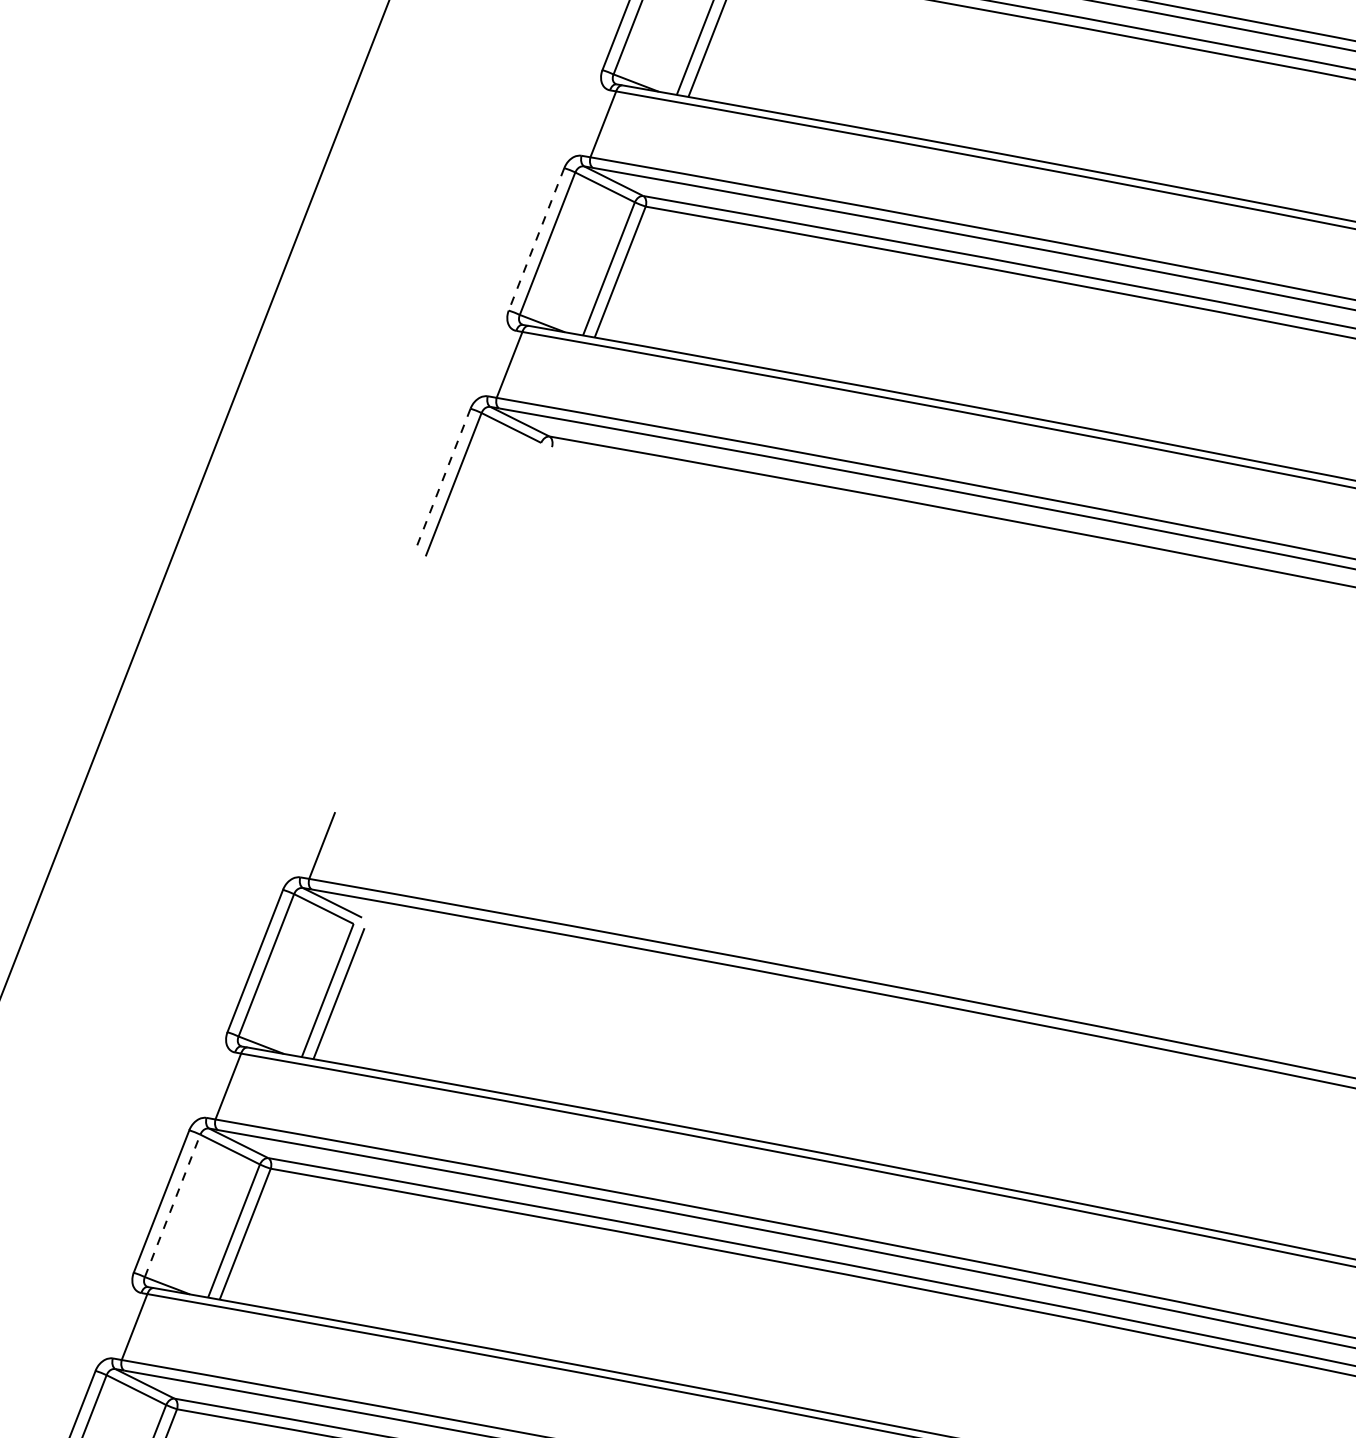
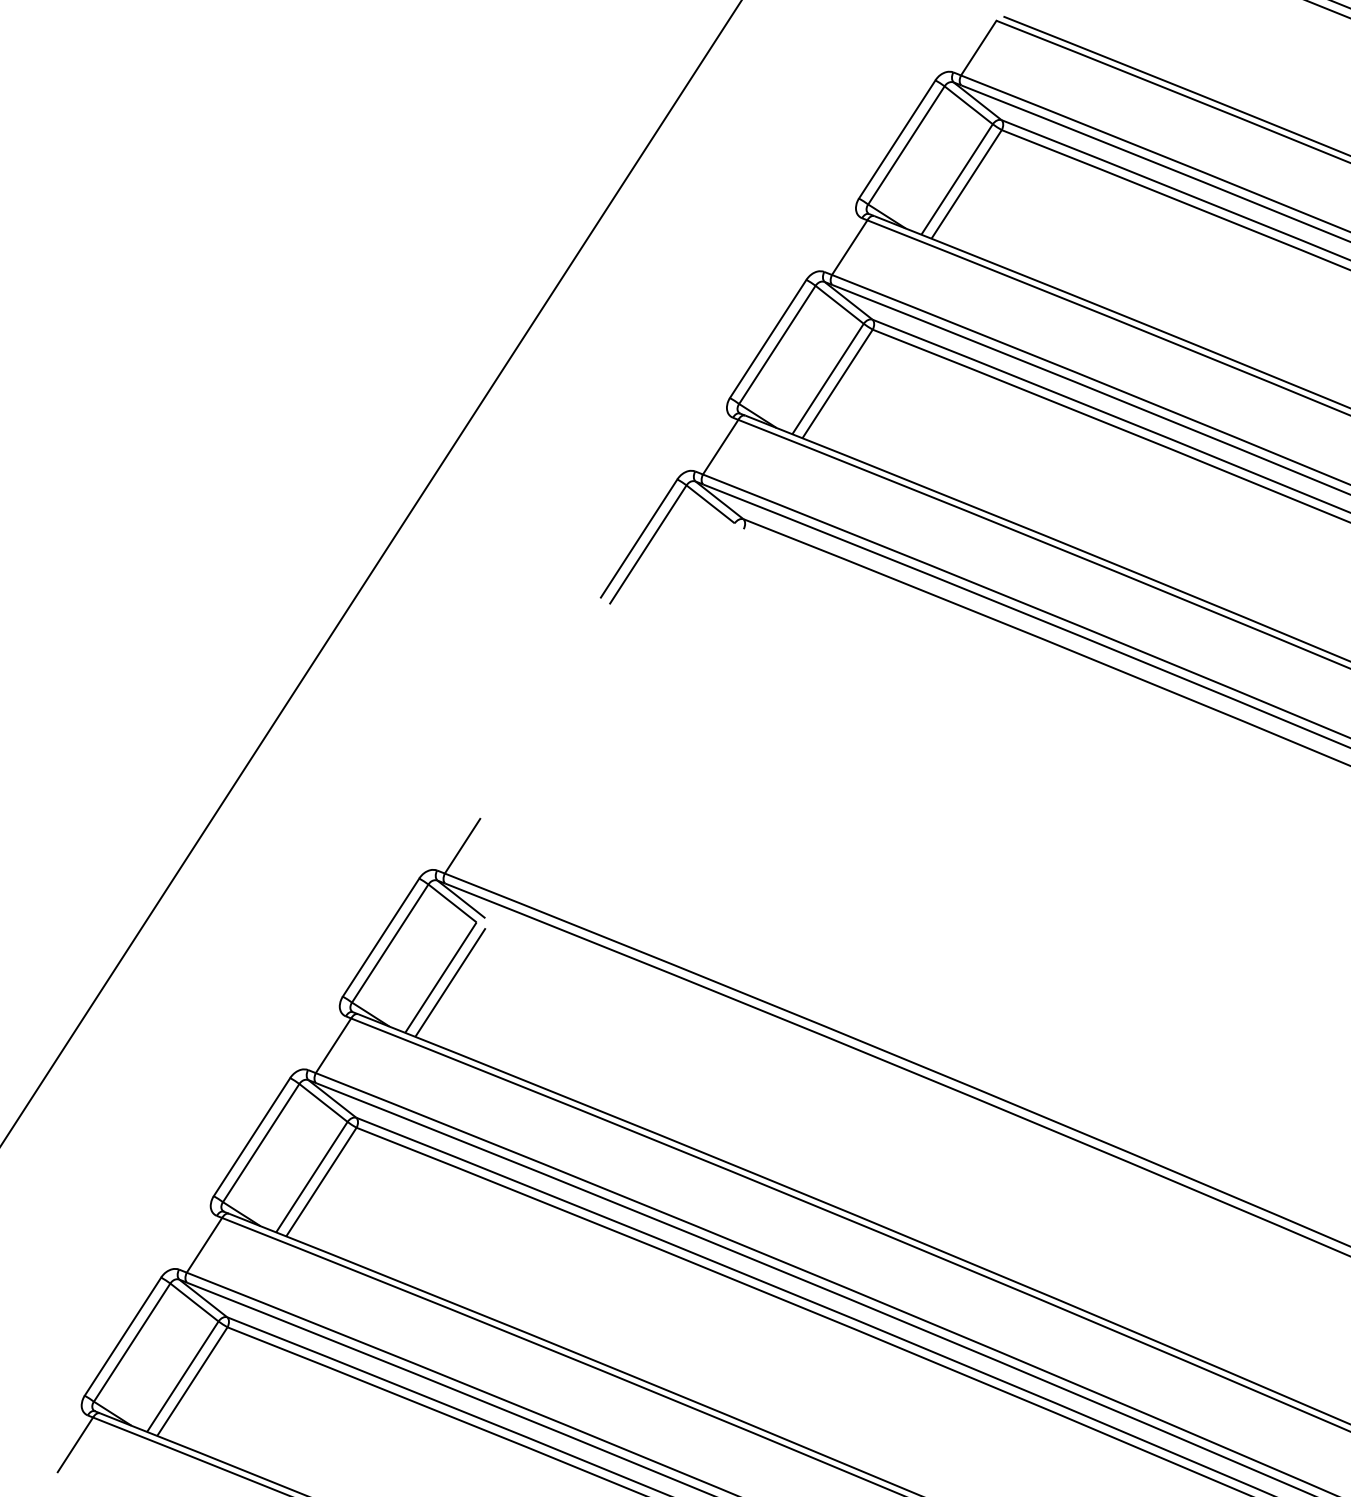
line: (535, 240) -> (767, 339), dashed -> solid
line: (442, 480) -> (638, 538), dashed -> solid
line: (172, 1205) -> (261, 1142), dashed -> solid

